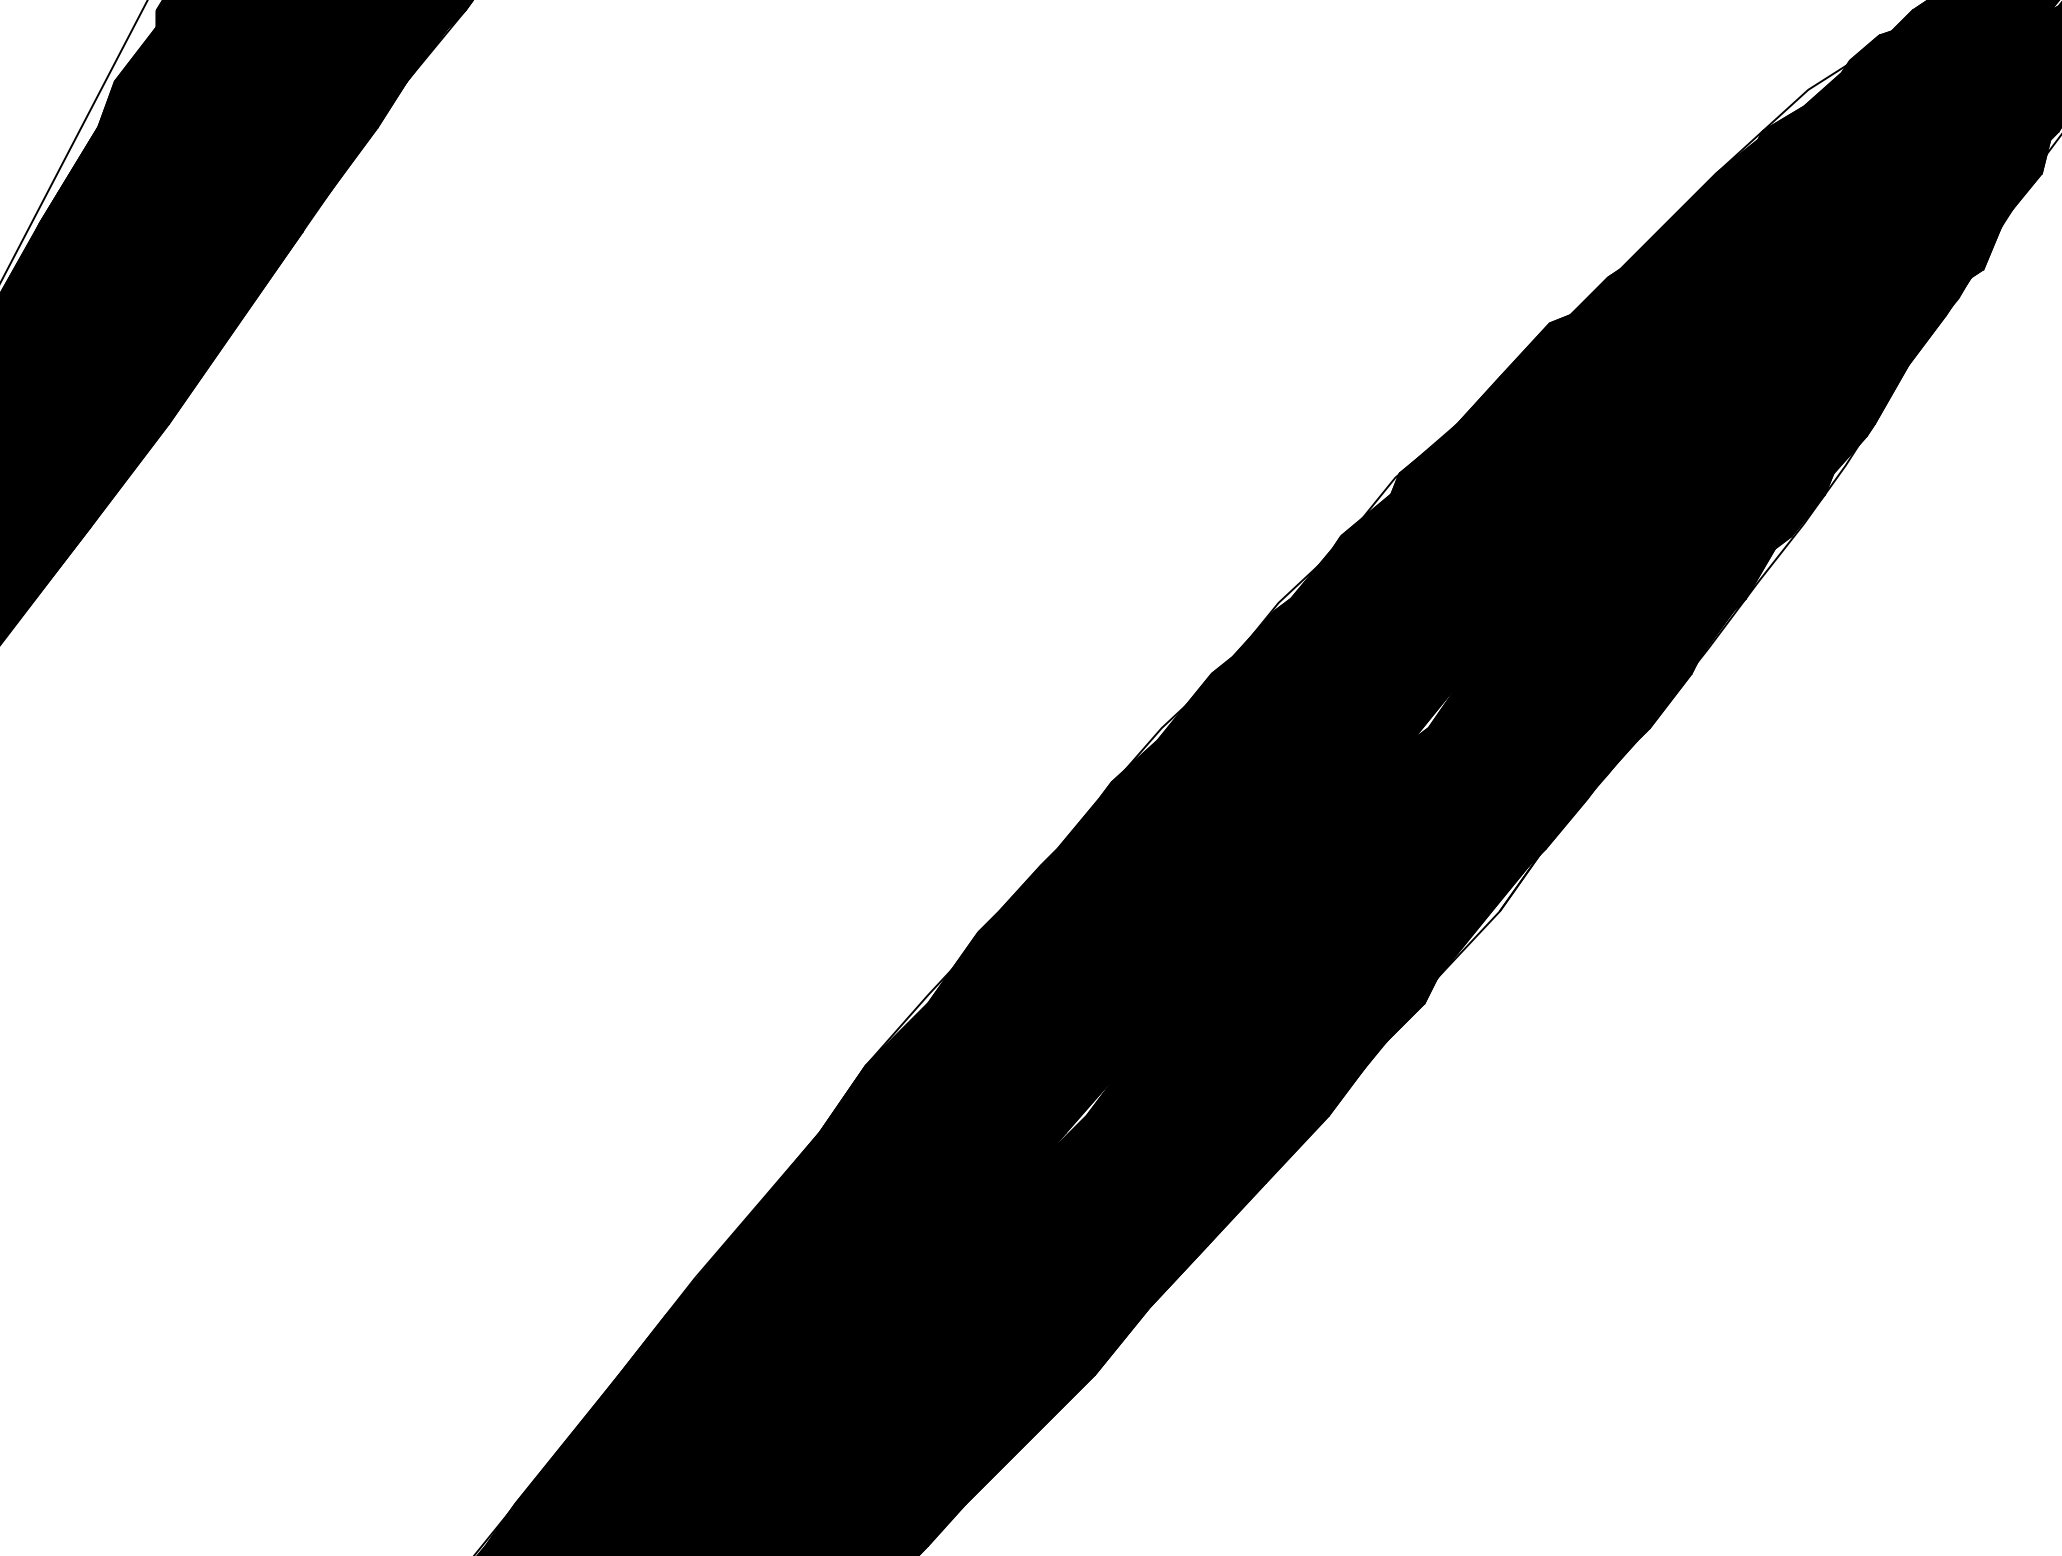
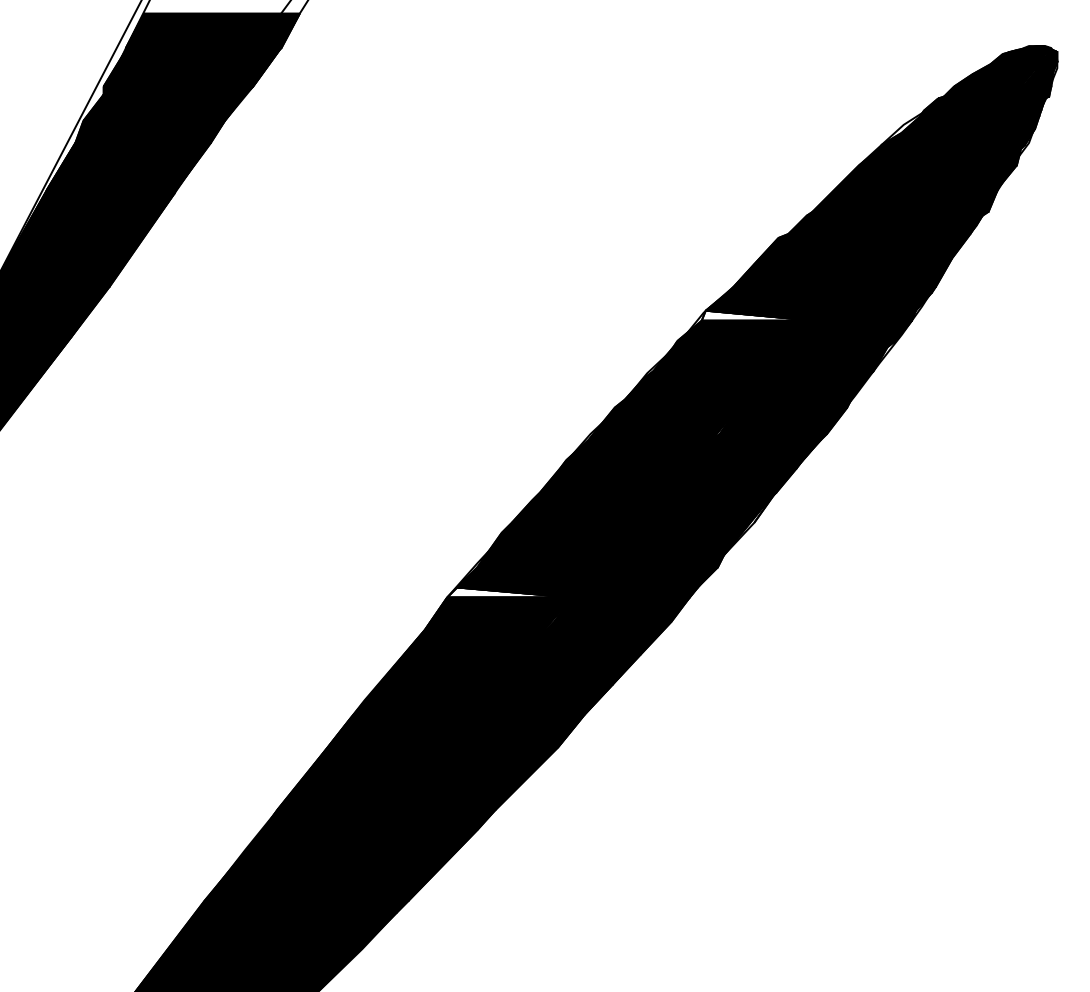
fill: (1506, 483) -> (757, 315), removed
fill: (994, 1055) -> (509, 592), removed

